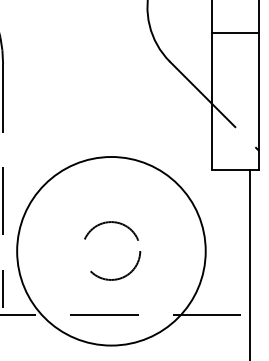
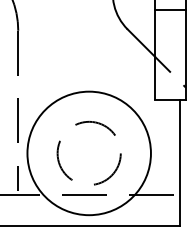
circle: (110, 249) -> (88, 152), size x1.67

